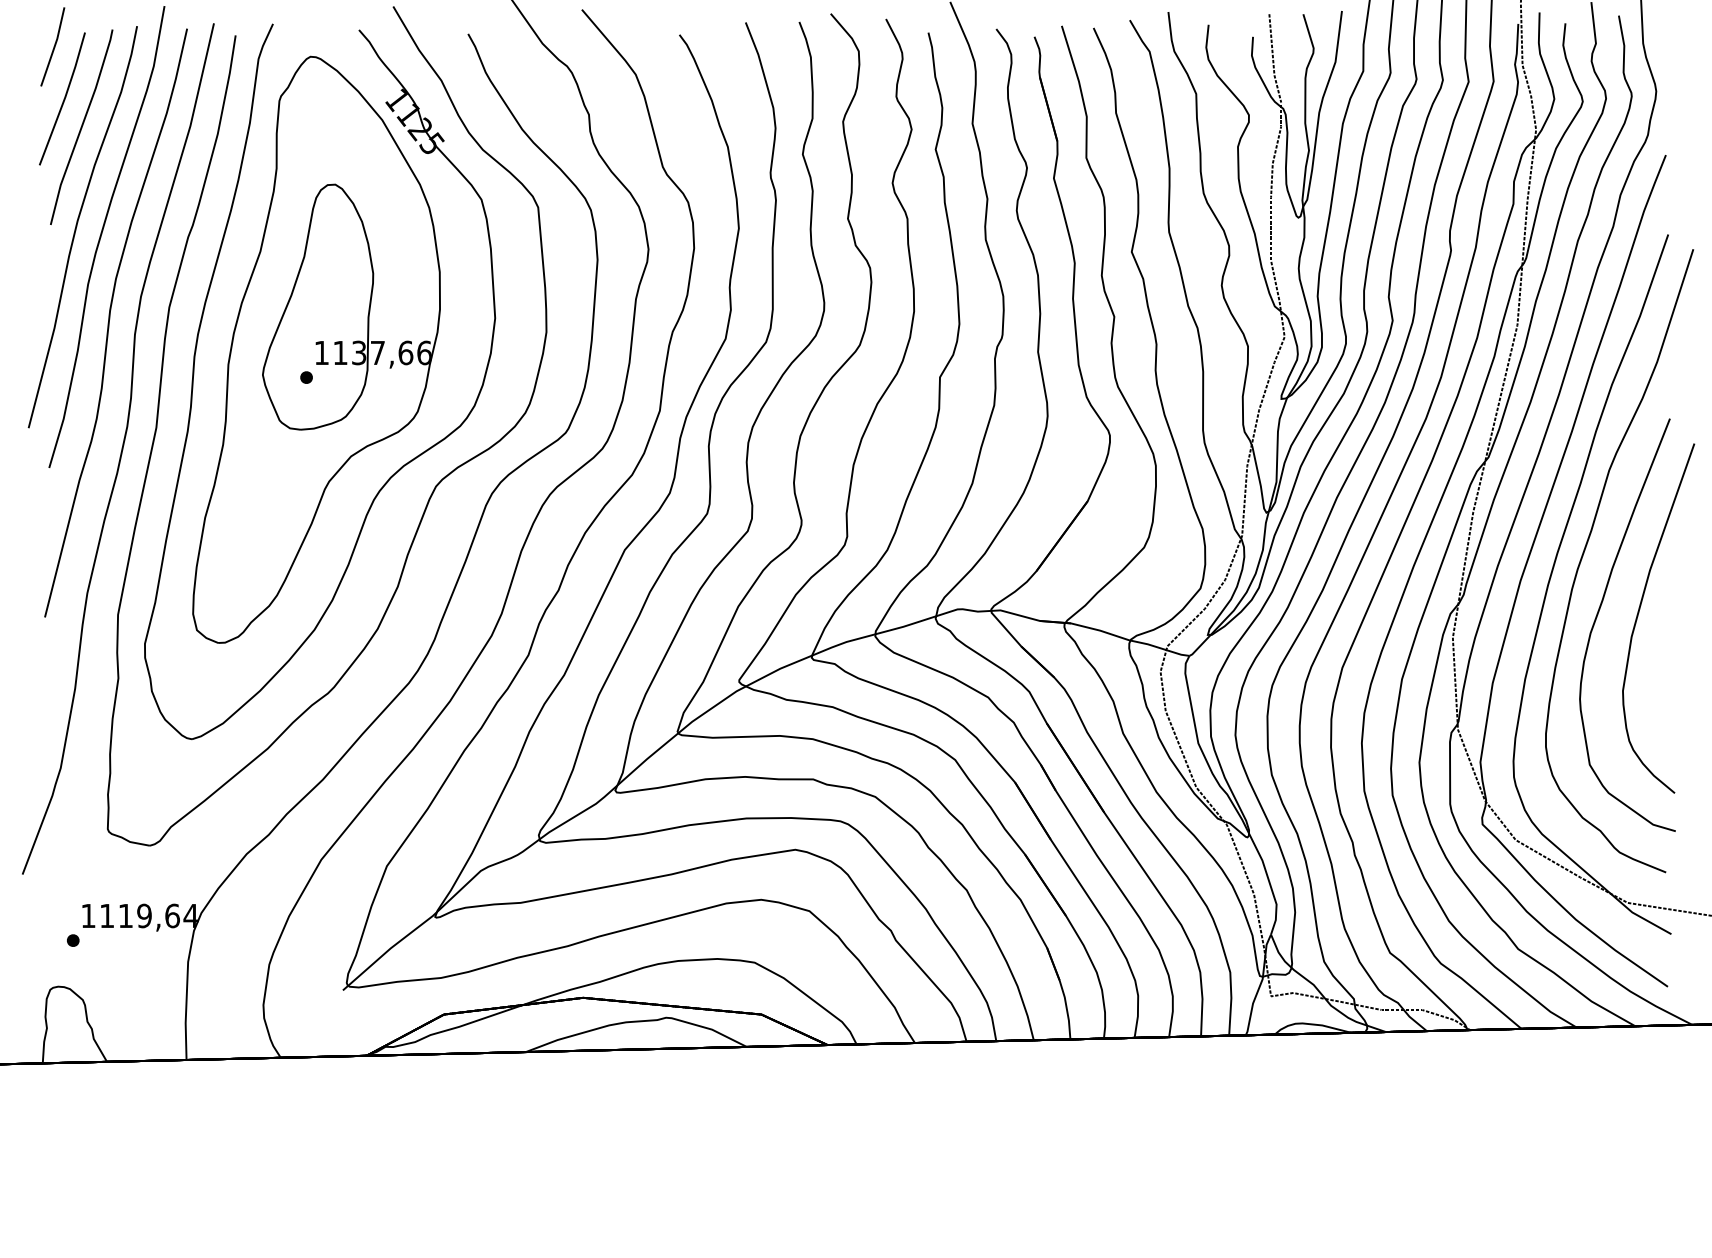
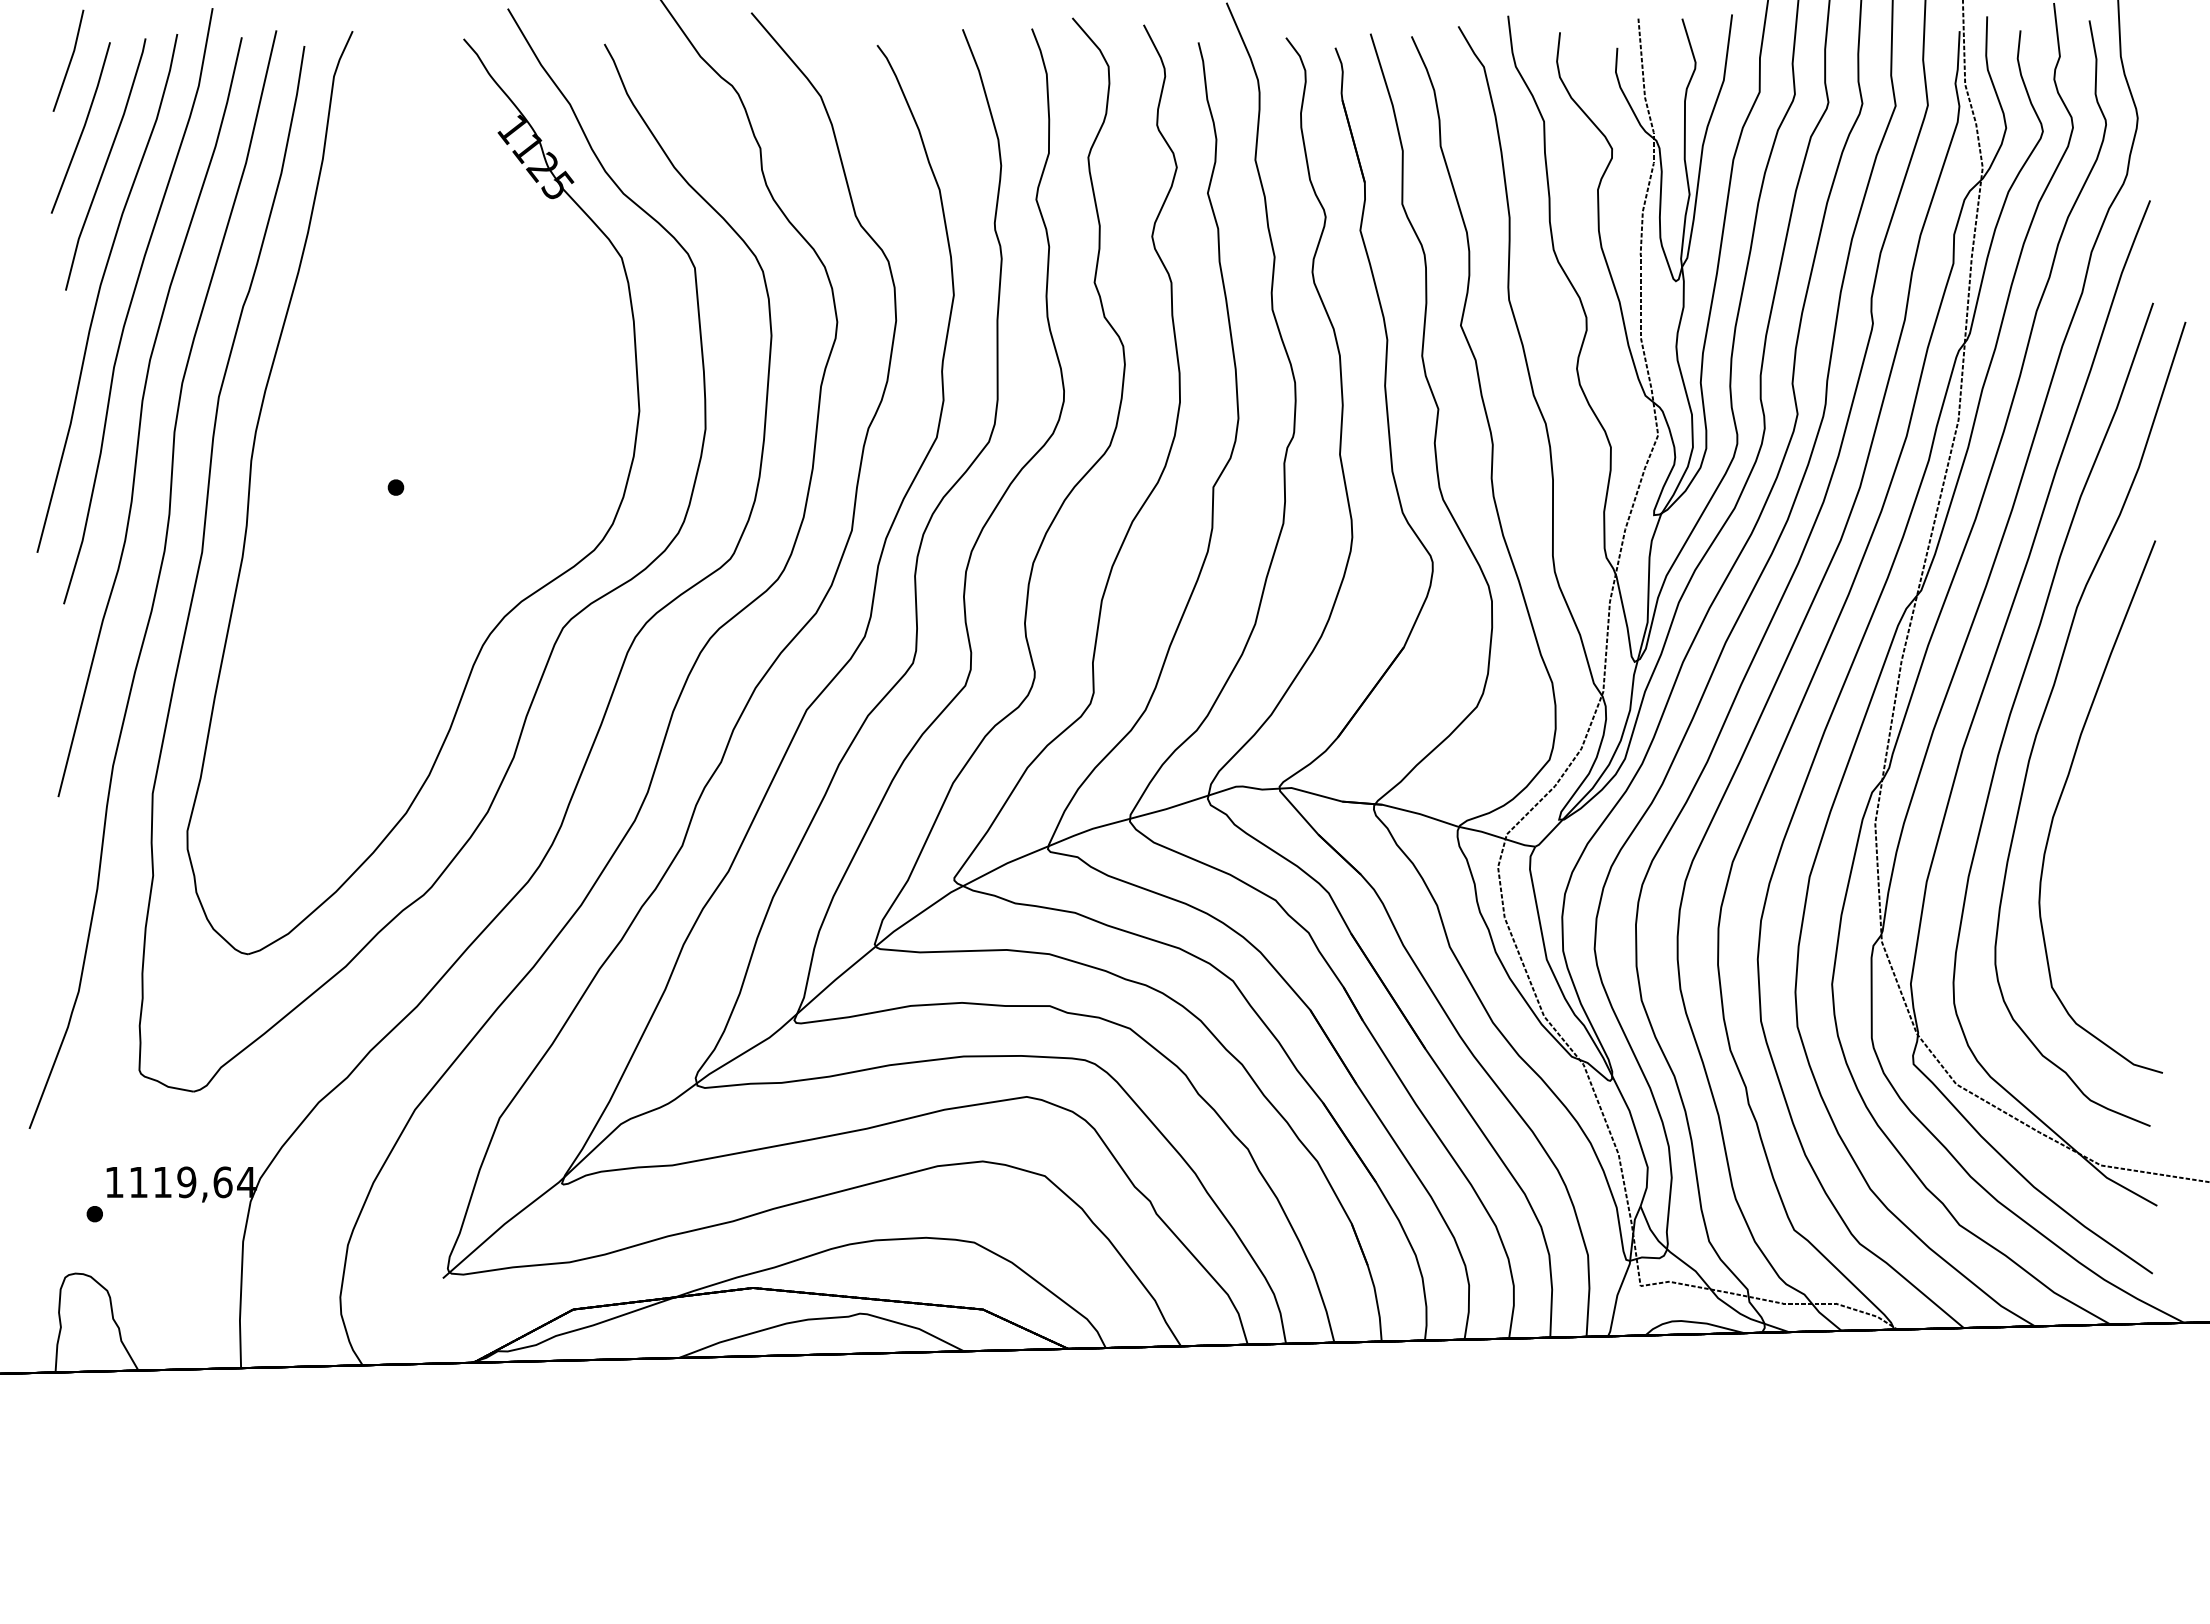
part: (316, 349) -> (408, 451), removed
part: (1639, 613) -> (2115, 792), removed

